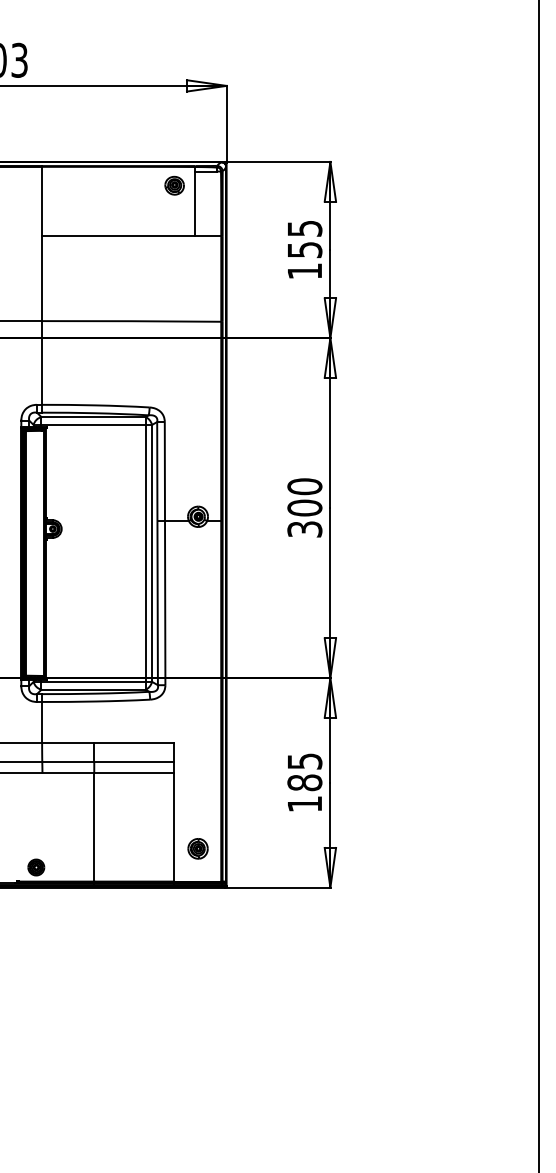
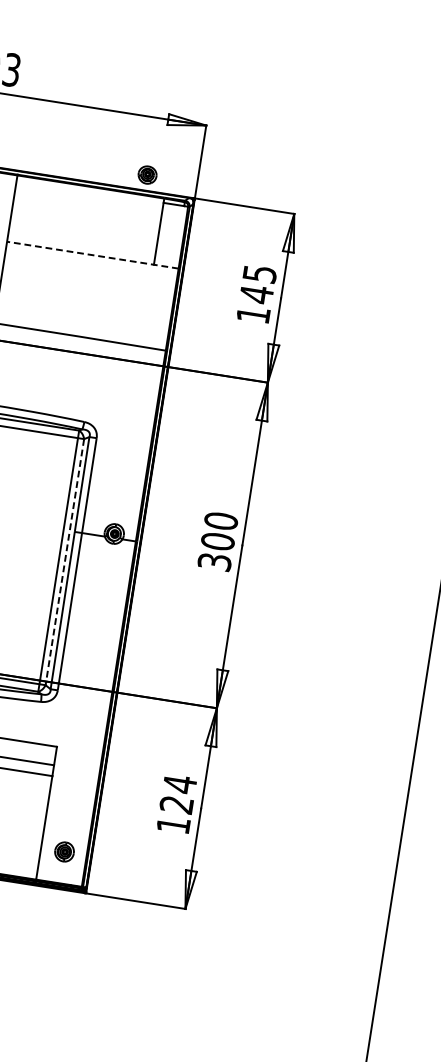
part: (174, 185) -> (147, 174), moved
line: (131, 236) -> (92, 255), solid -> dashed
text: (305, 249) -> (257, 294), 155 -> 145
line: (152, 553) -> (65, 562), solid -> dashed
text: (304, 771) -> (178, 793), 185 -> 124

